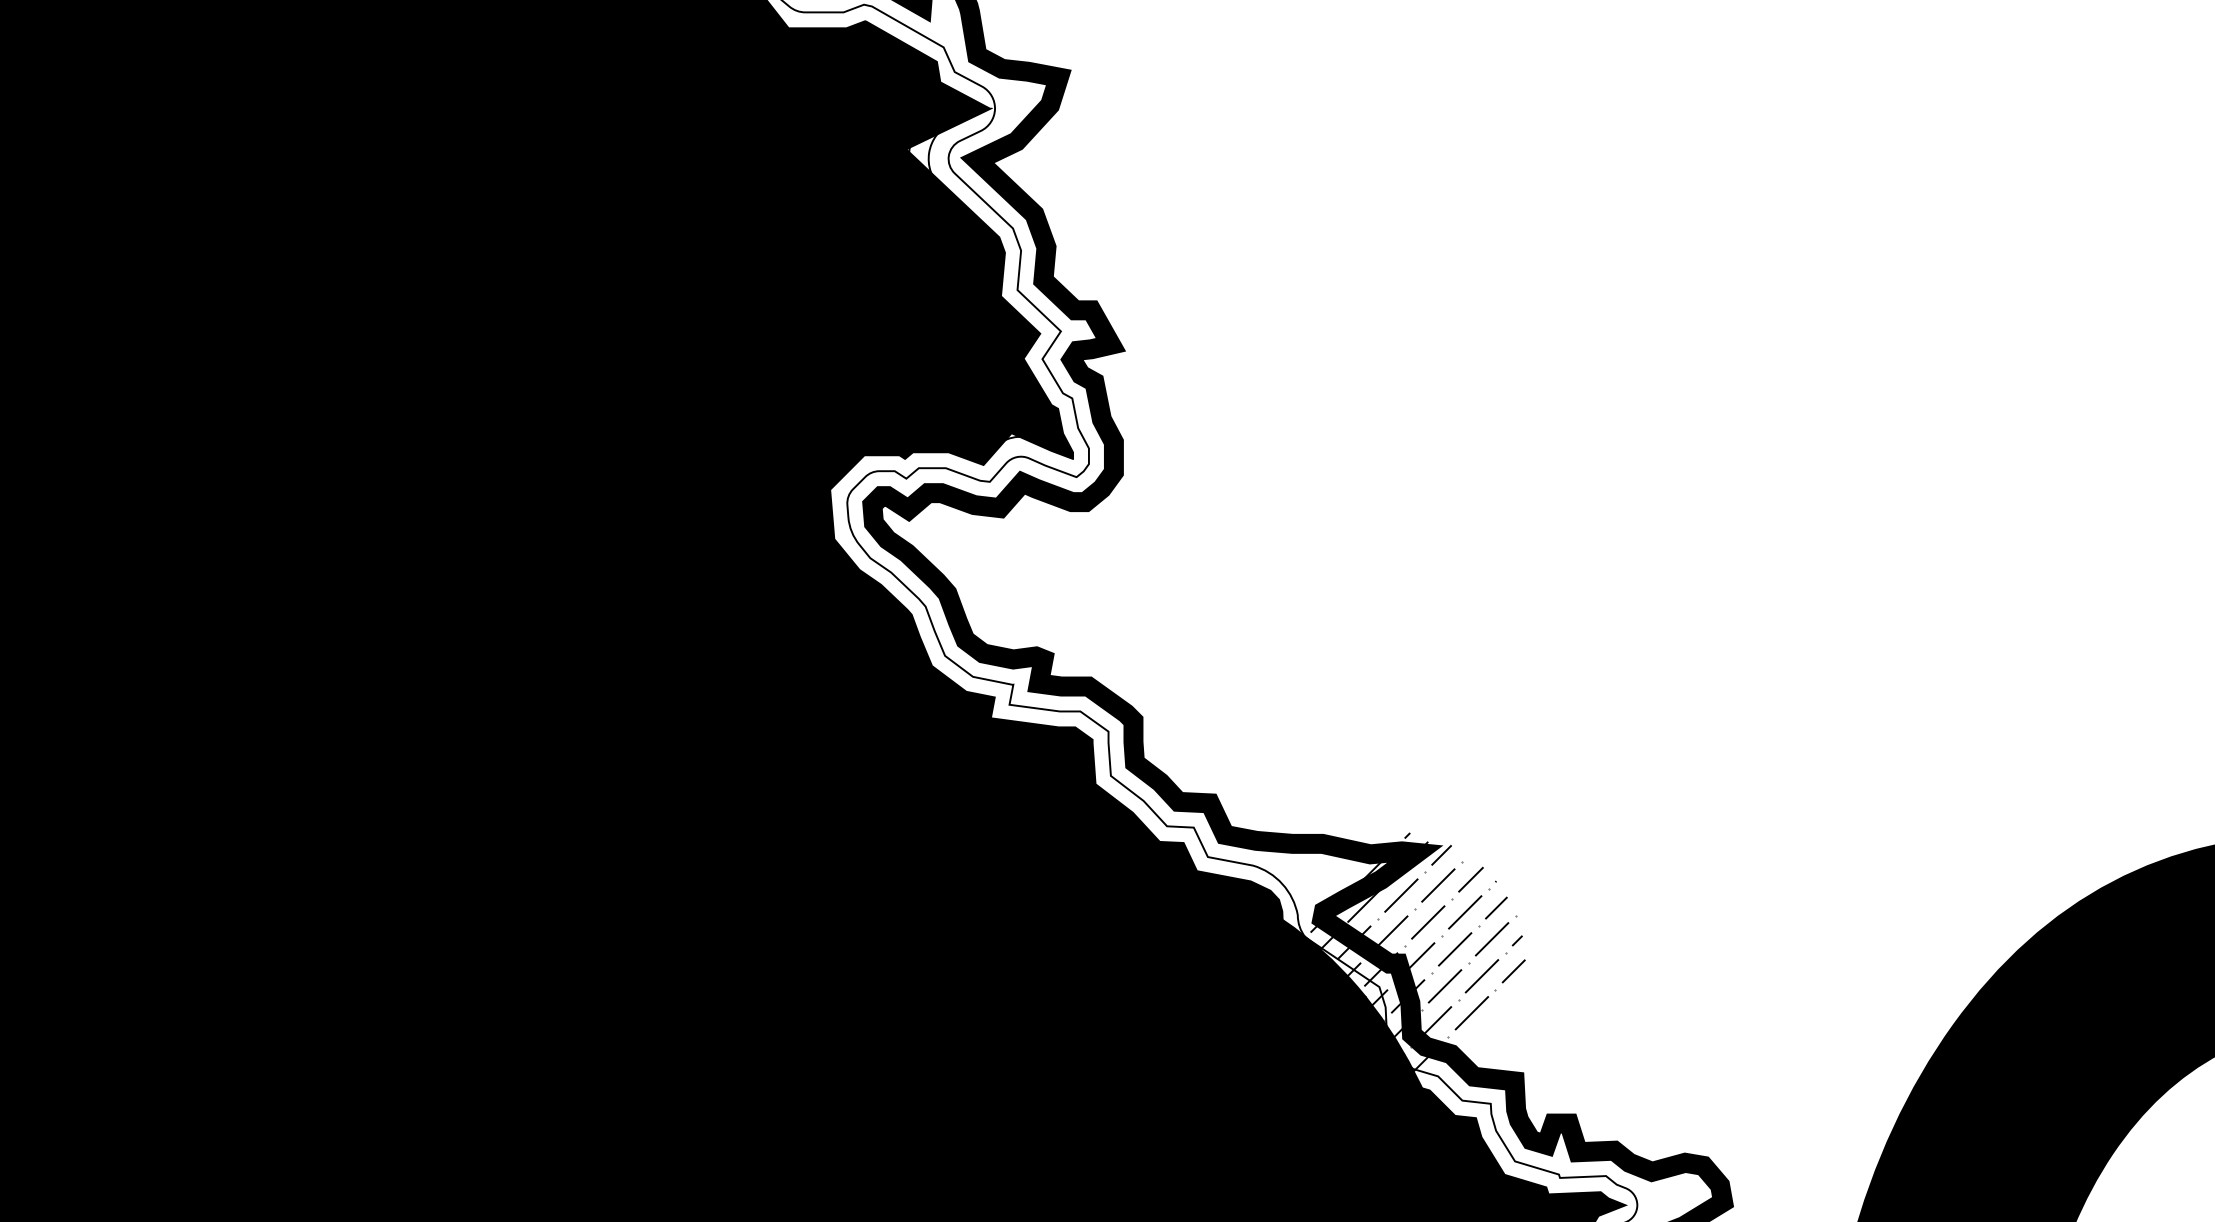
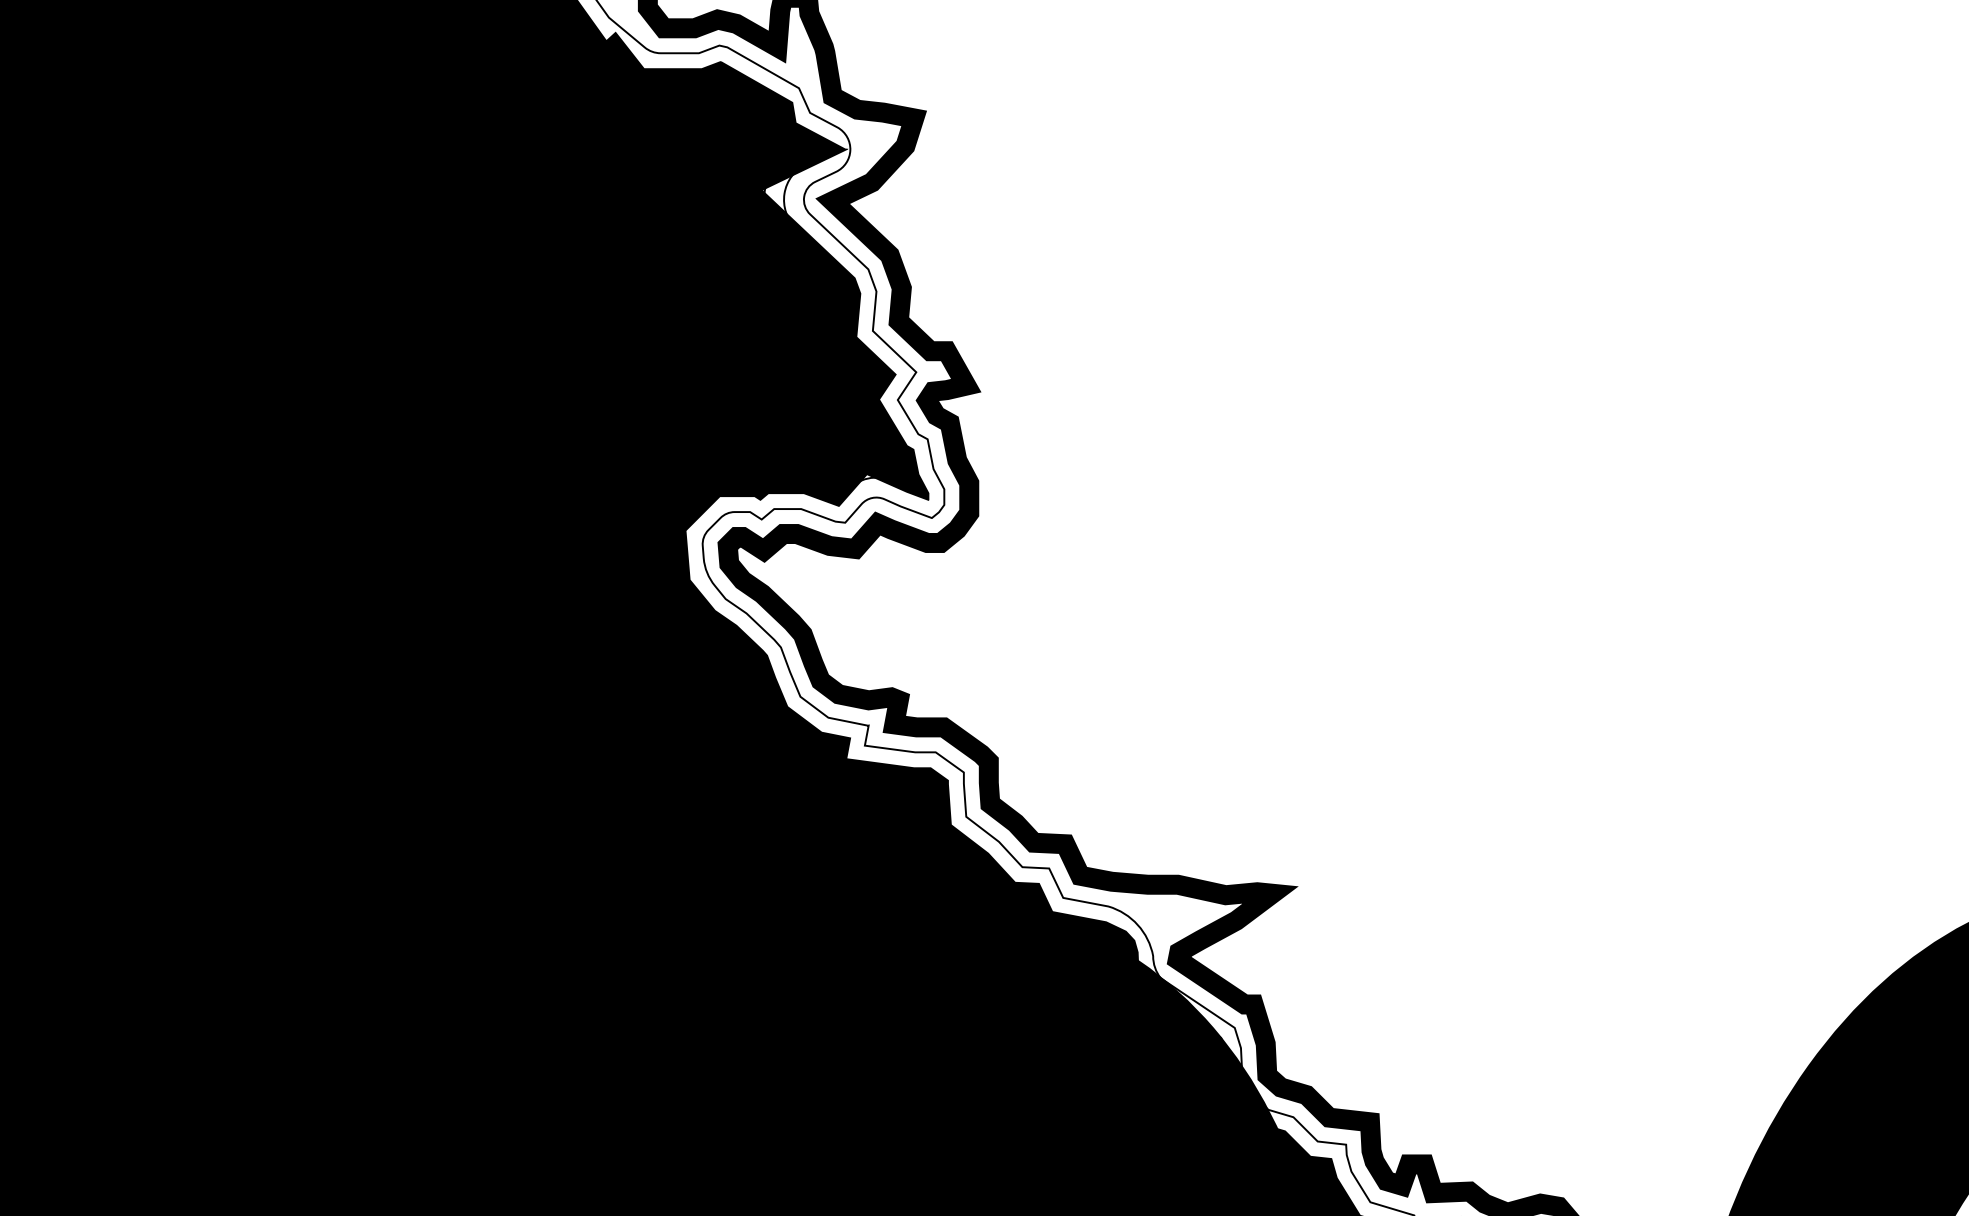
hatch: (1394, 964) -> (1249, 1005), removed

